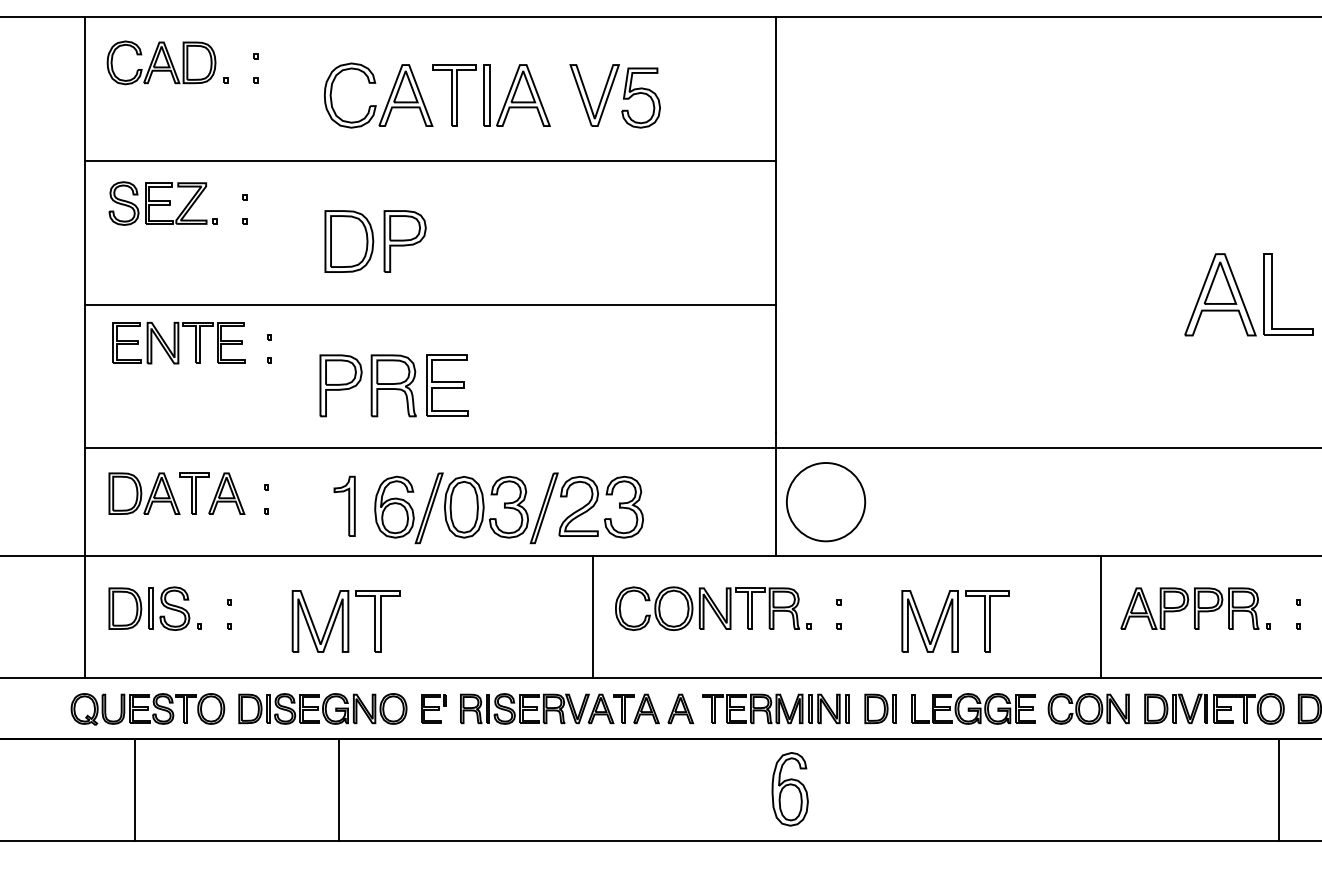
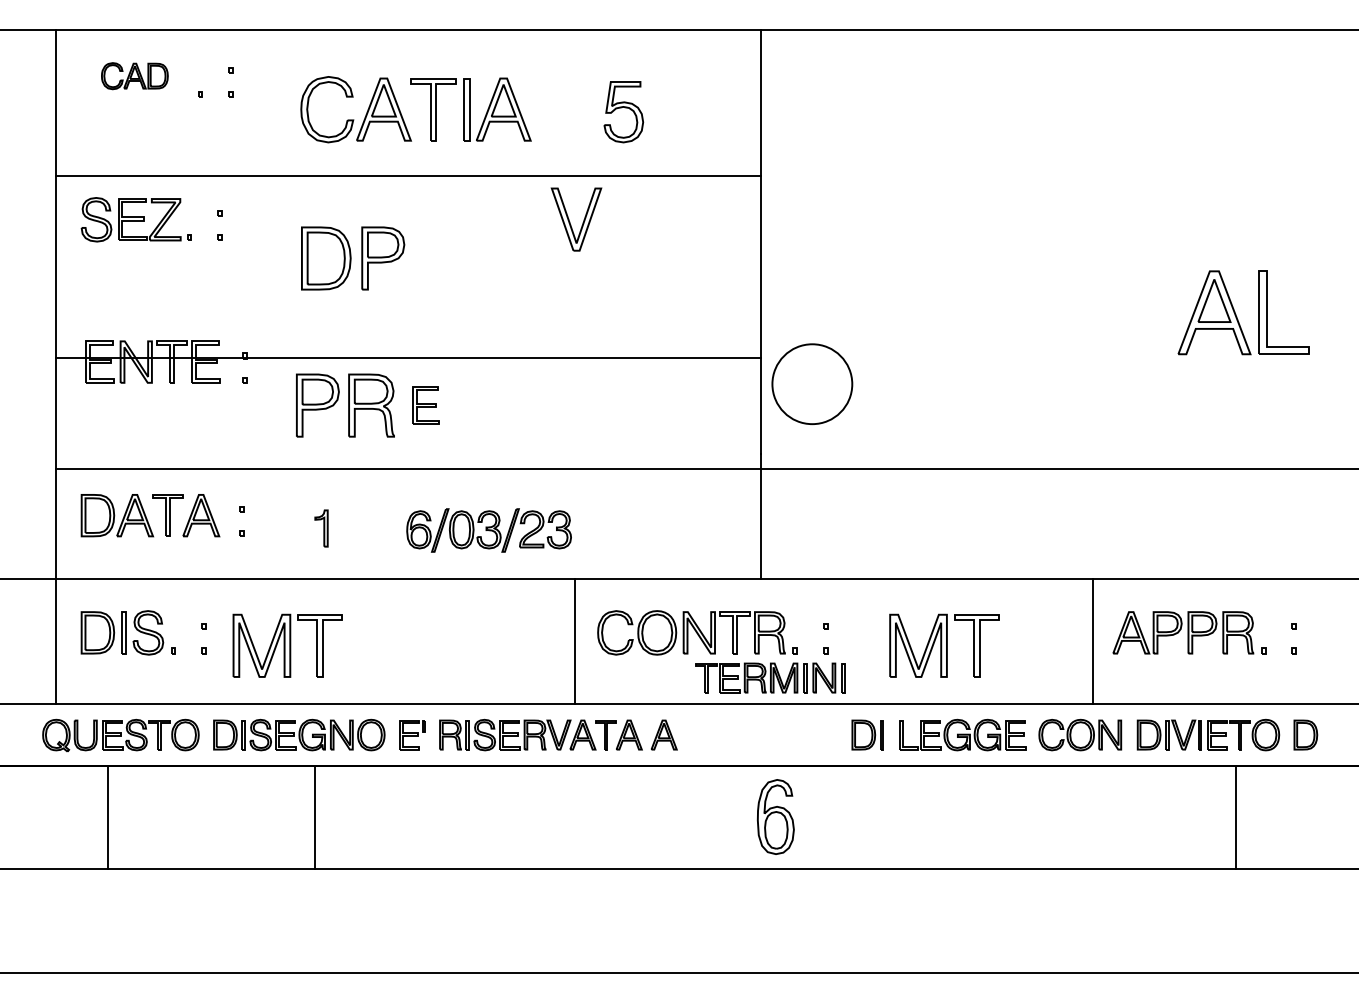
part: (161, 62) -> (134, 75), size x0.6
part: (588, 97) -> (570, 221), moved
line: (429, 304) -> (408, 357), moved
part: (446, 385) -> (425, 405), size x0.6
circle: (826, 501) -> (812, 383), moved
part: (344, 506) -> (321, 528), size x0.6
part: (508, 508) -> (488, 530), size x0.6
part: (345, 621) -> (287, 645), moved
part: (776, 708) -> (770, 677), moved
line: (1279, 789) -> (1236, 817), moved

